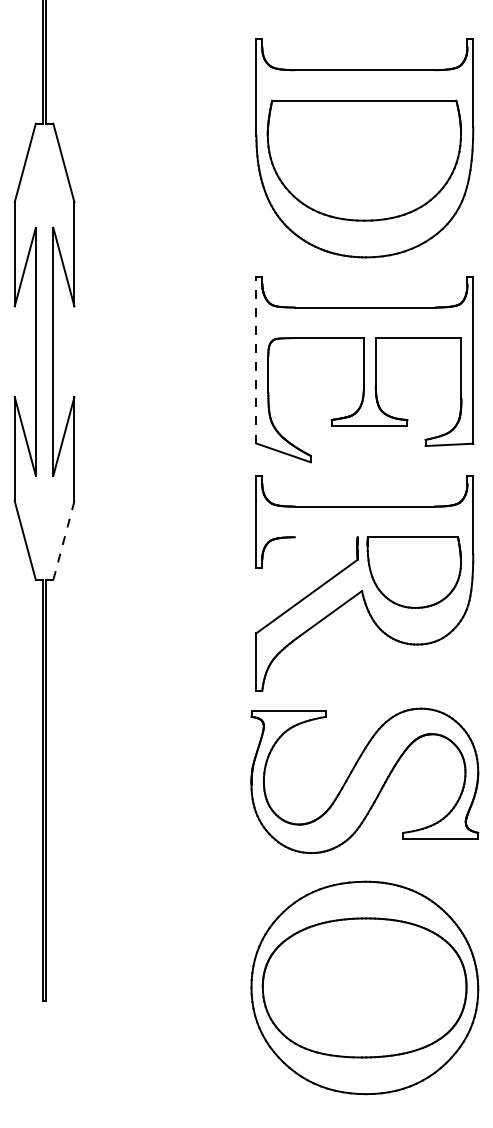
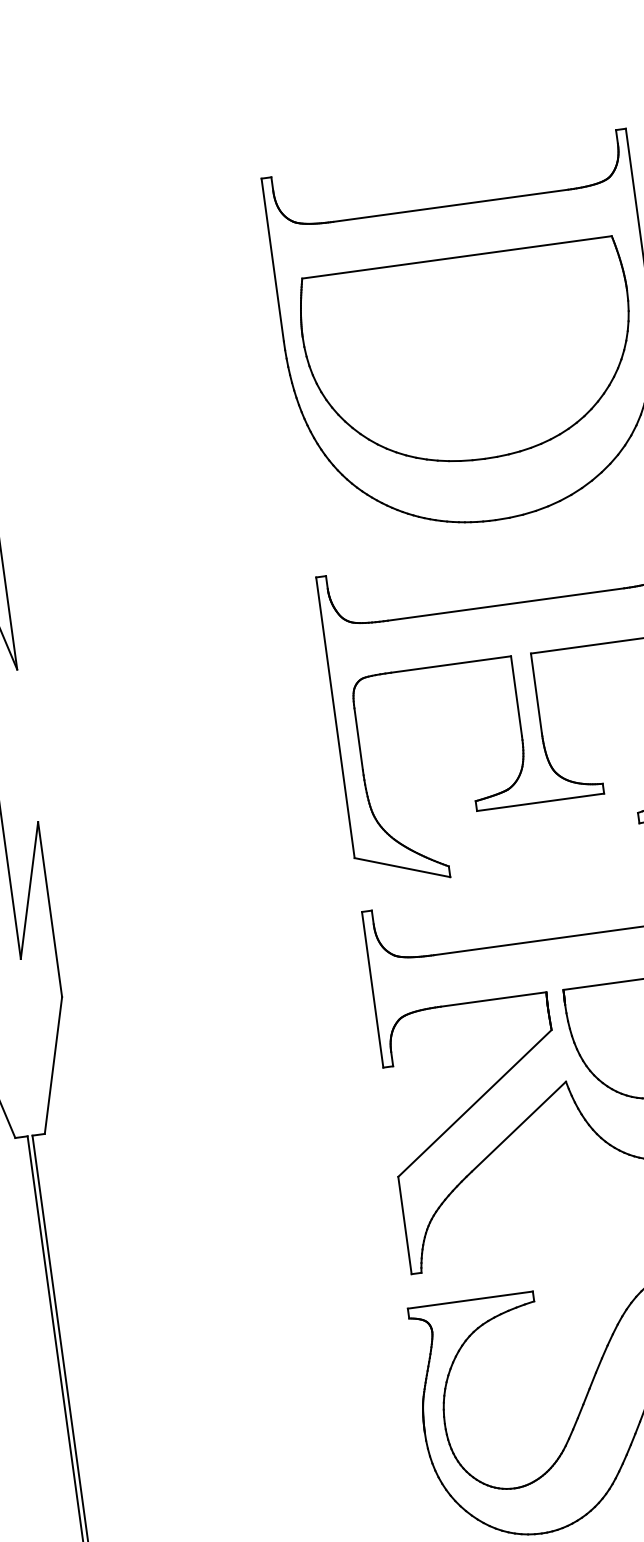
line: (256, 360) -> (335, 718), dashed -> solid
line: (325, 537) -> (492, 1000), added
line: (63, 540) -> (52, 1065), dashed -> solid

